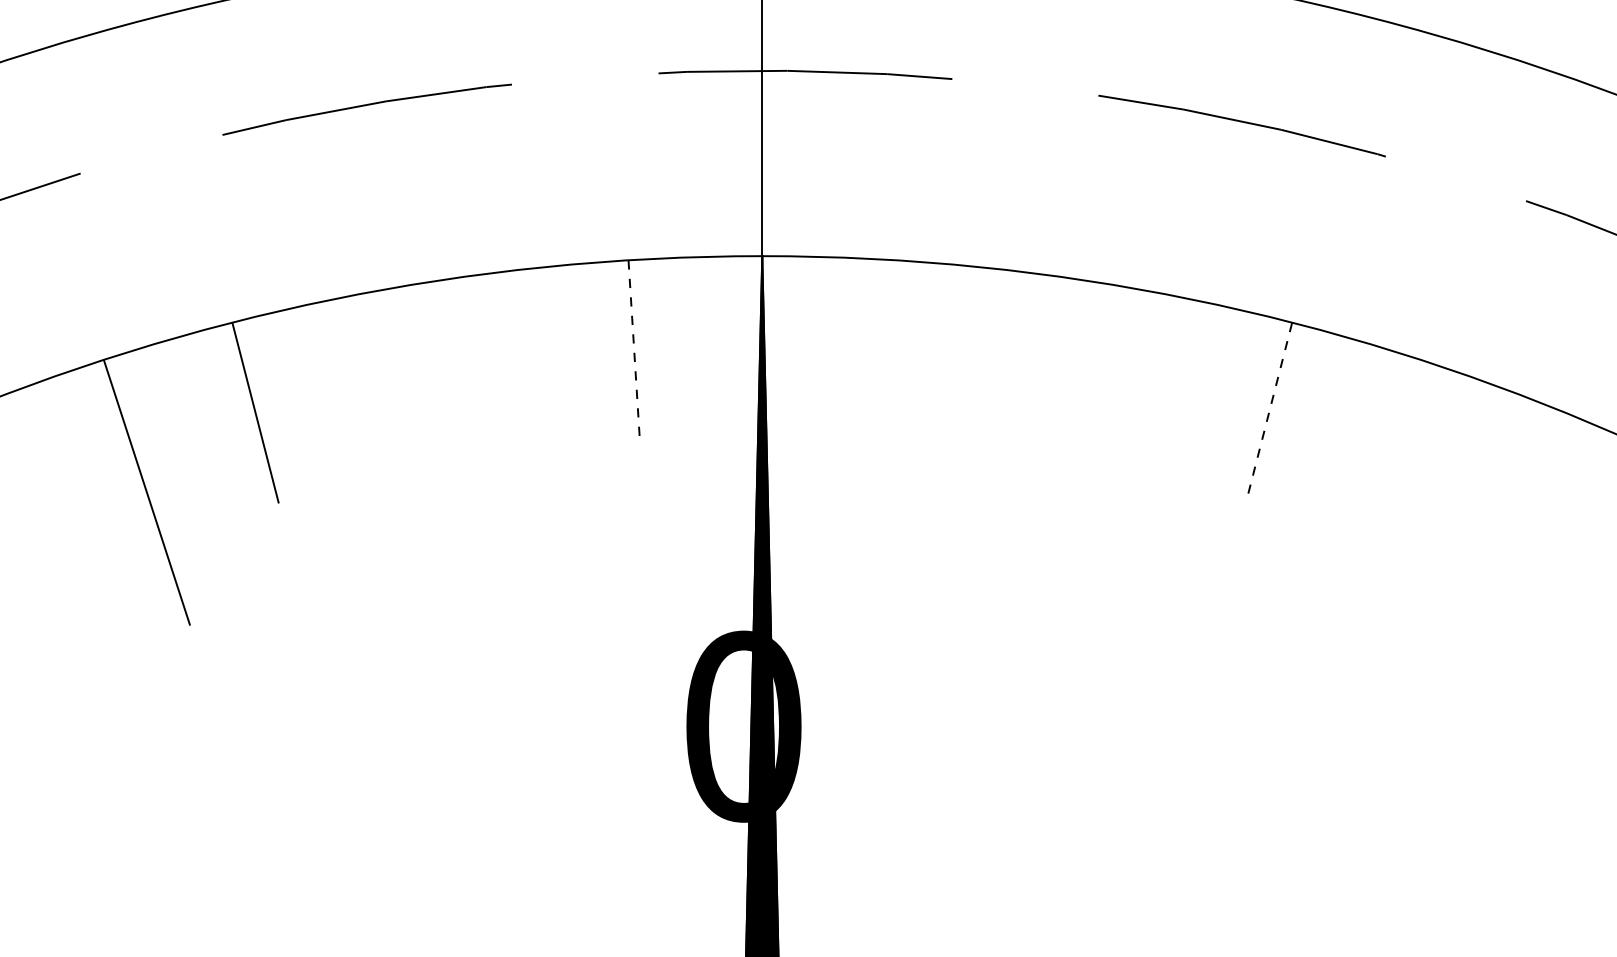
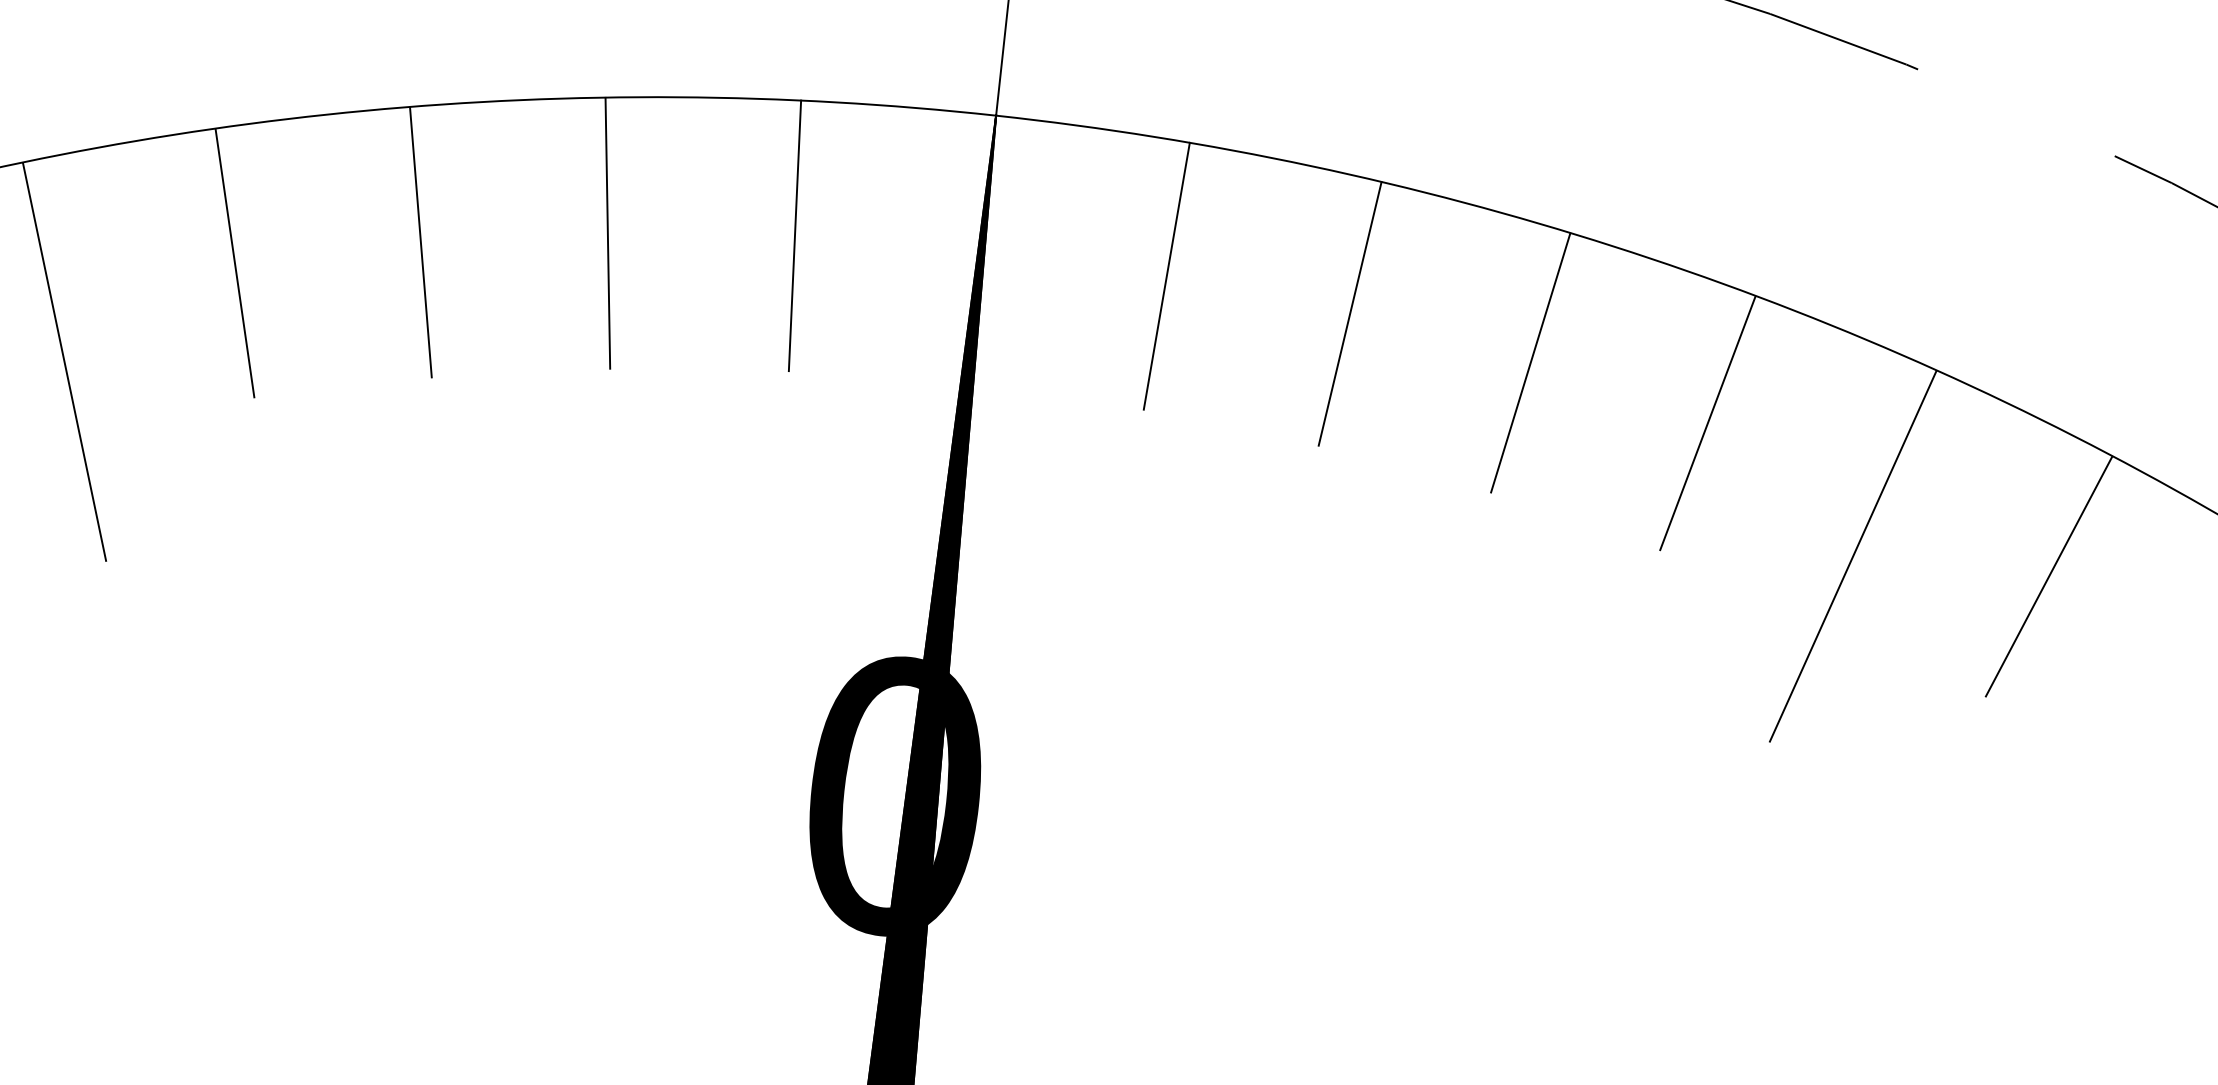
line: (634, 352) -> (795, 235), dashed -> solid
line: (890, 352) -> (1167, 275), added
line: (506, 364) -> (607, 232), added
line: (1017, 364) -> (1349, 313), added
line: (380, 384) -> (421, 241), added
line: (1143, 384) -> (1529, 362), added
line: (1269, 412) -> (1708, 422), dashed -> solid
line: (1512, 491) -> (2049, 576), added
line: (1377, 492) -> (1852, 556), added

